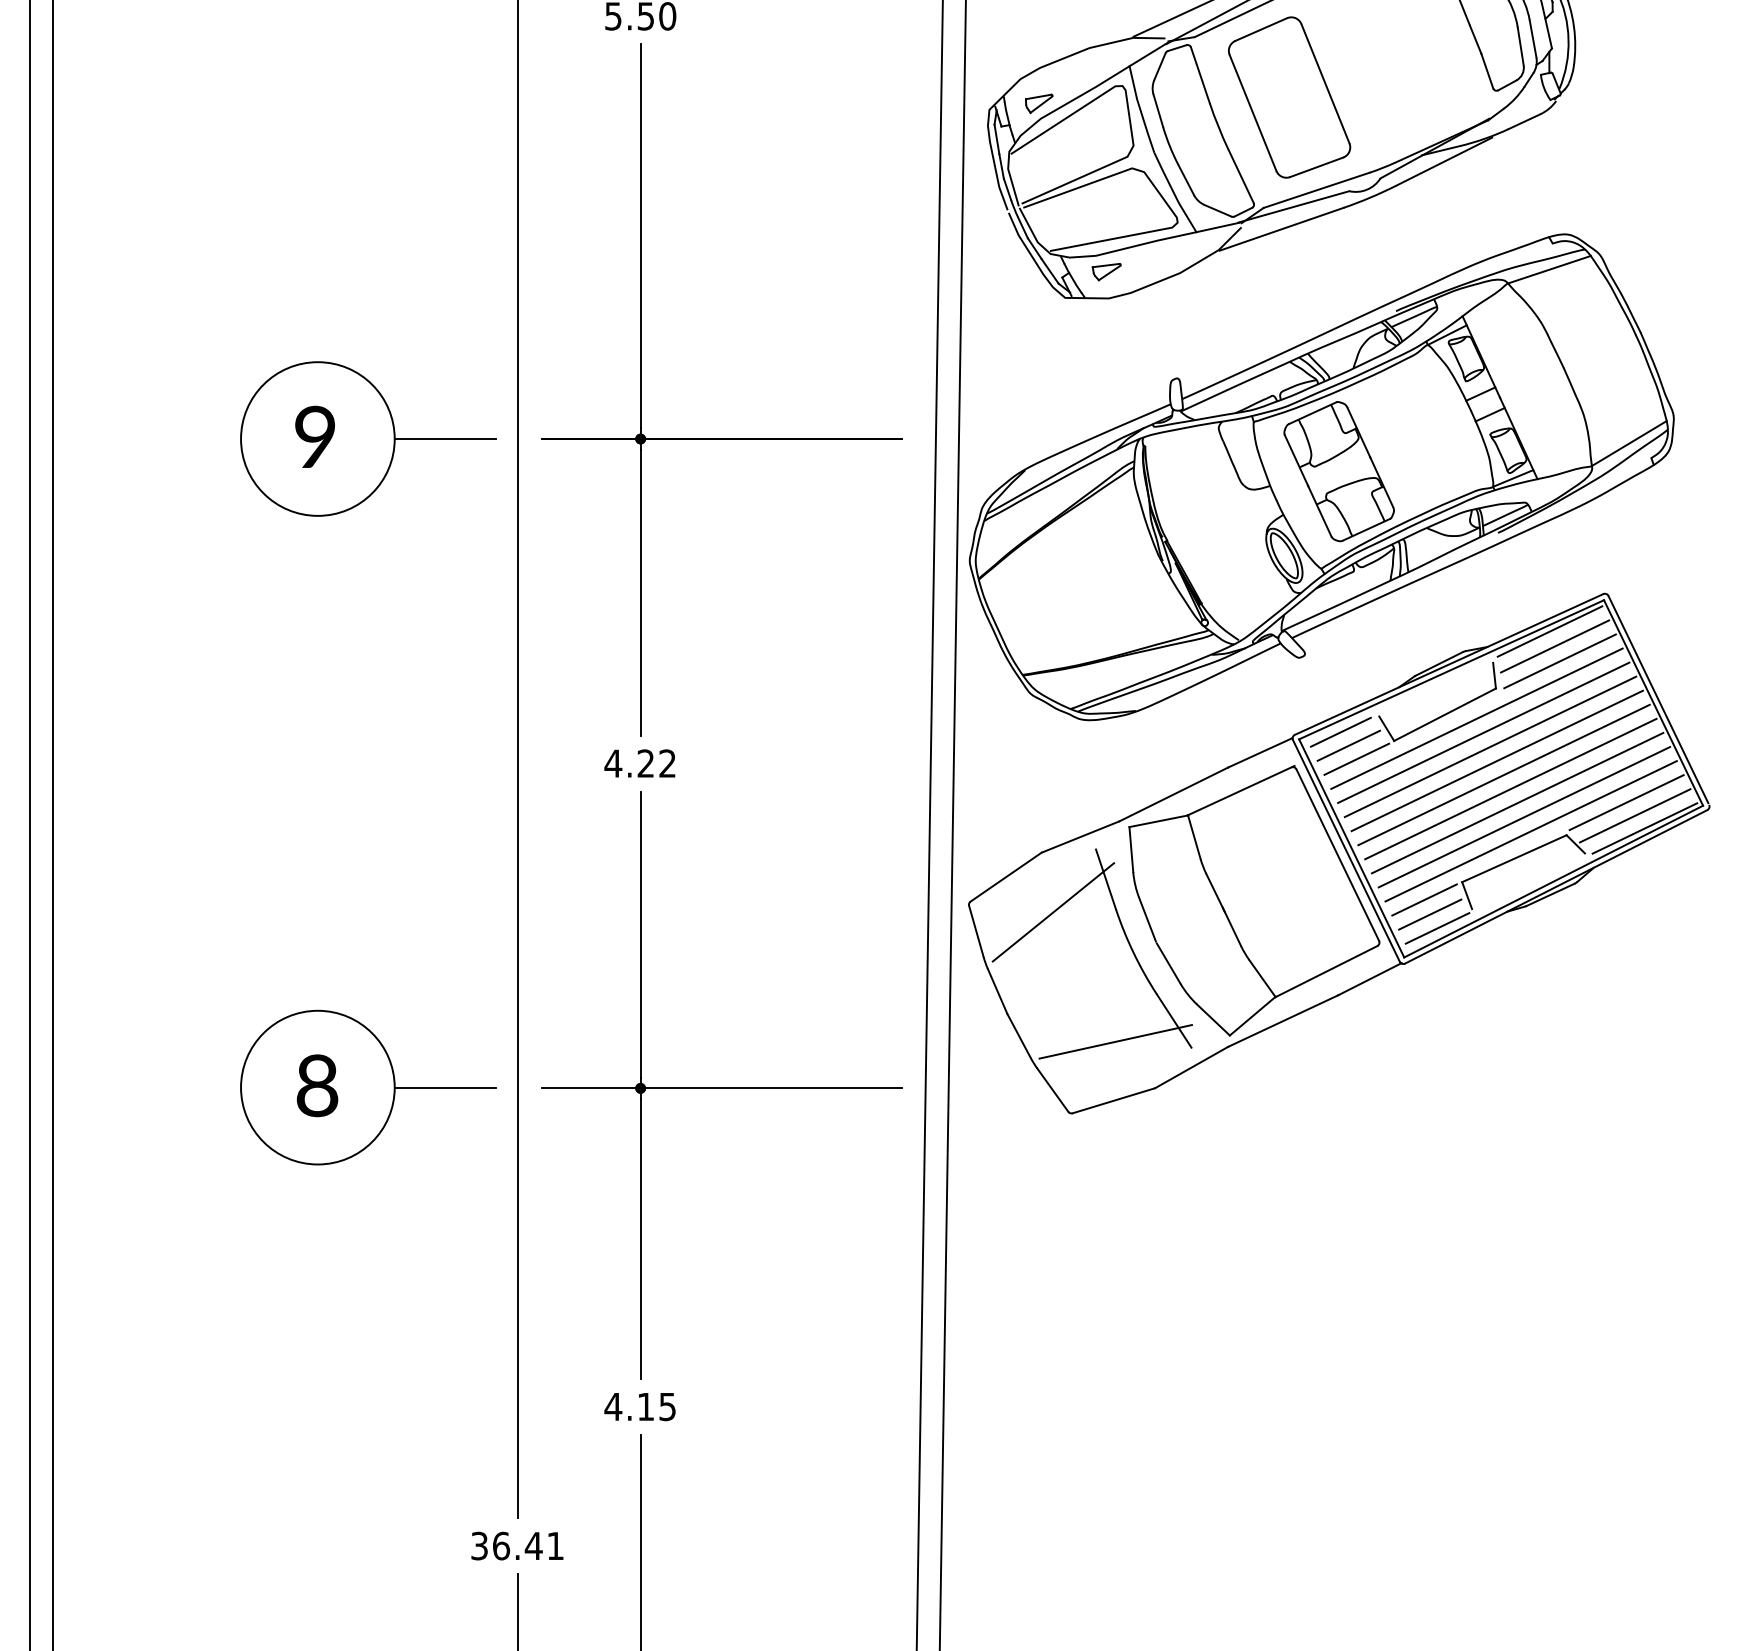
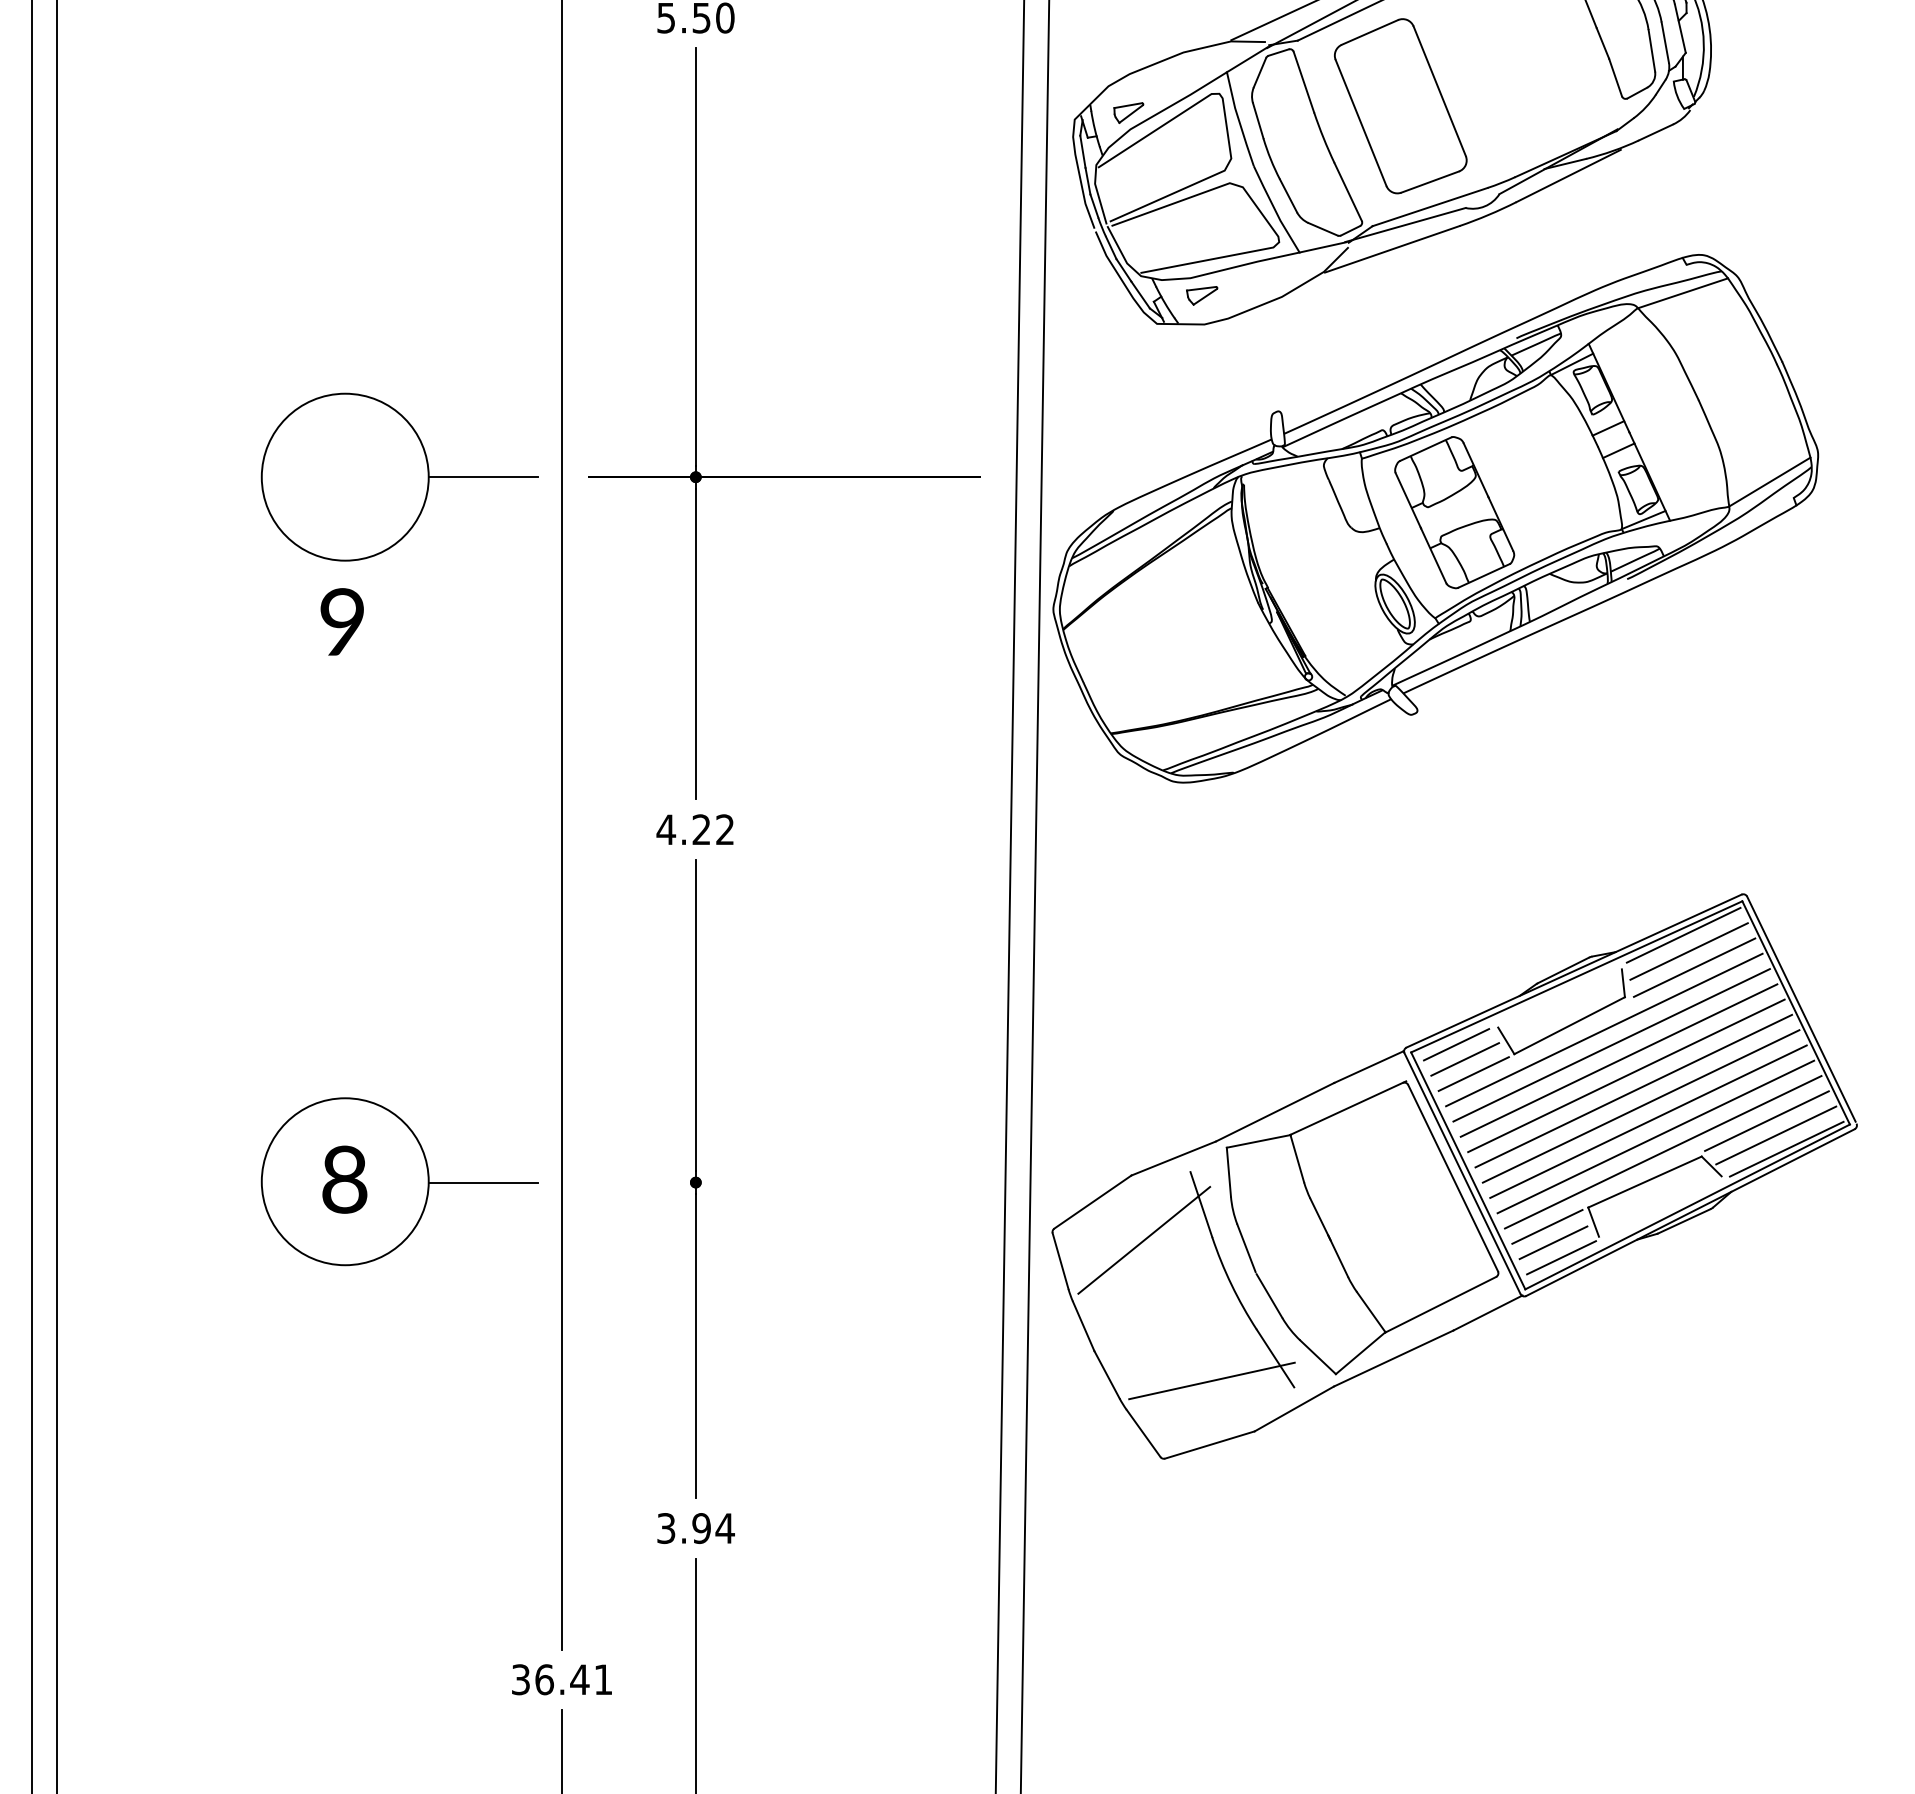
text: (314, 436) -> (341, 621), moved
part: (1339, 853) -> (1454, 1176), moved
line: (722, 1088) -> (784, 1182), removed
text: (640, 1406) -> (695, 1528), 4.15 -> 3.94

